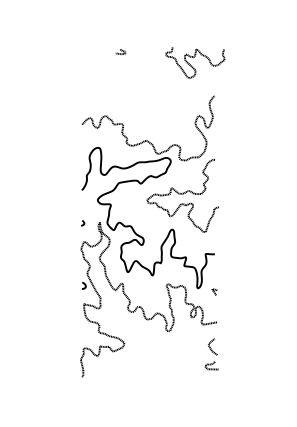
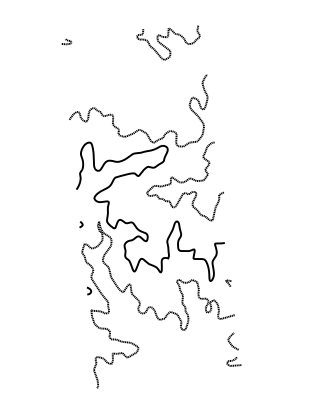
curve: (120, 50) -> (65, 40), moved
curve: (193, 58) -> (166, 38), moved

